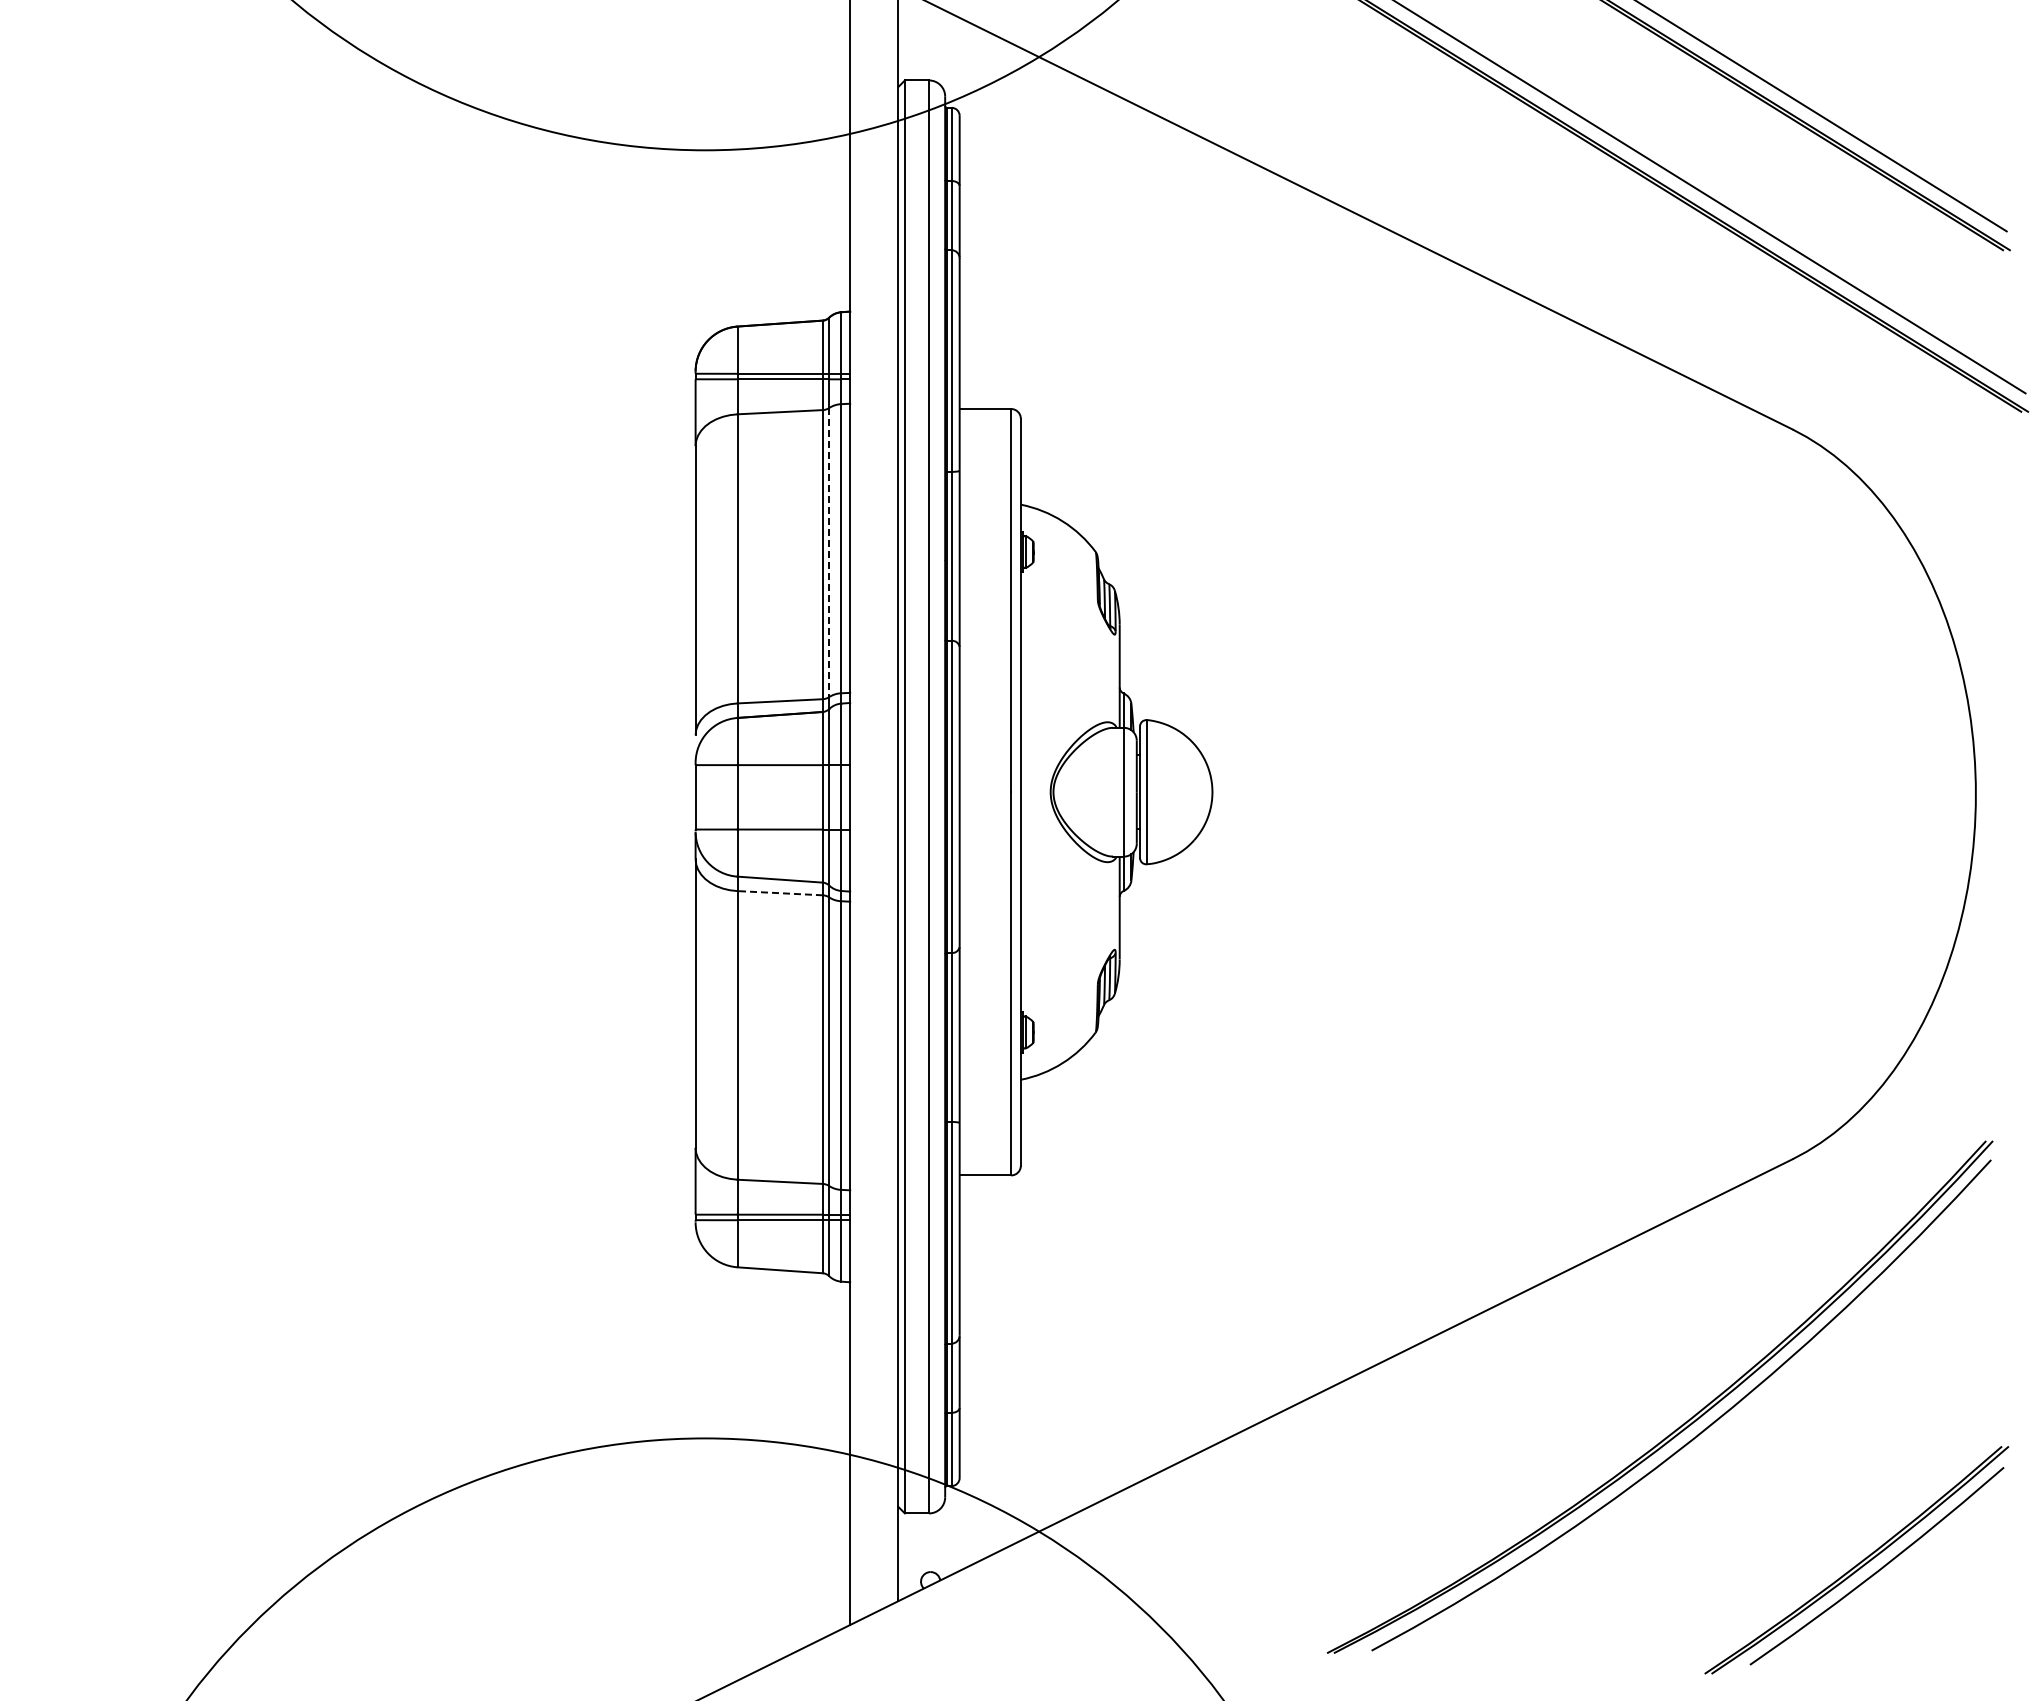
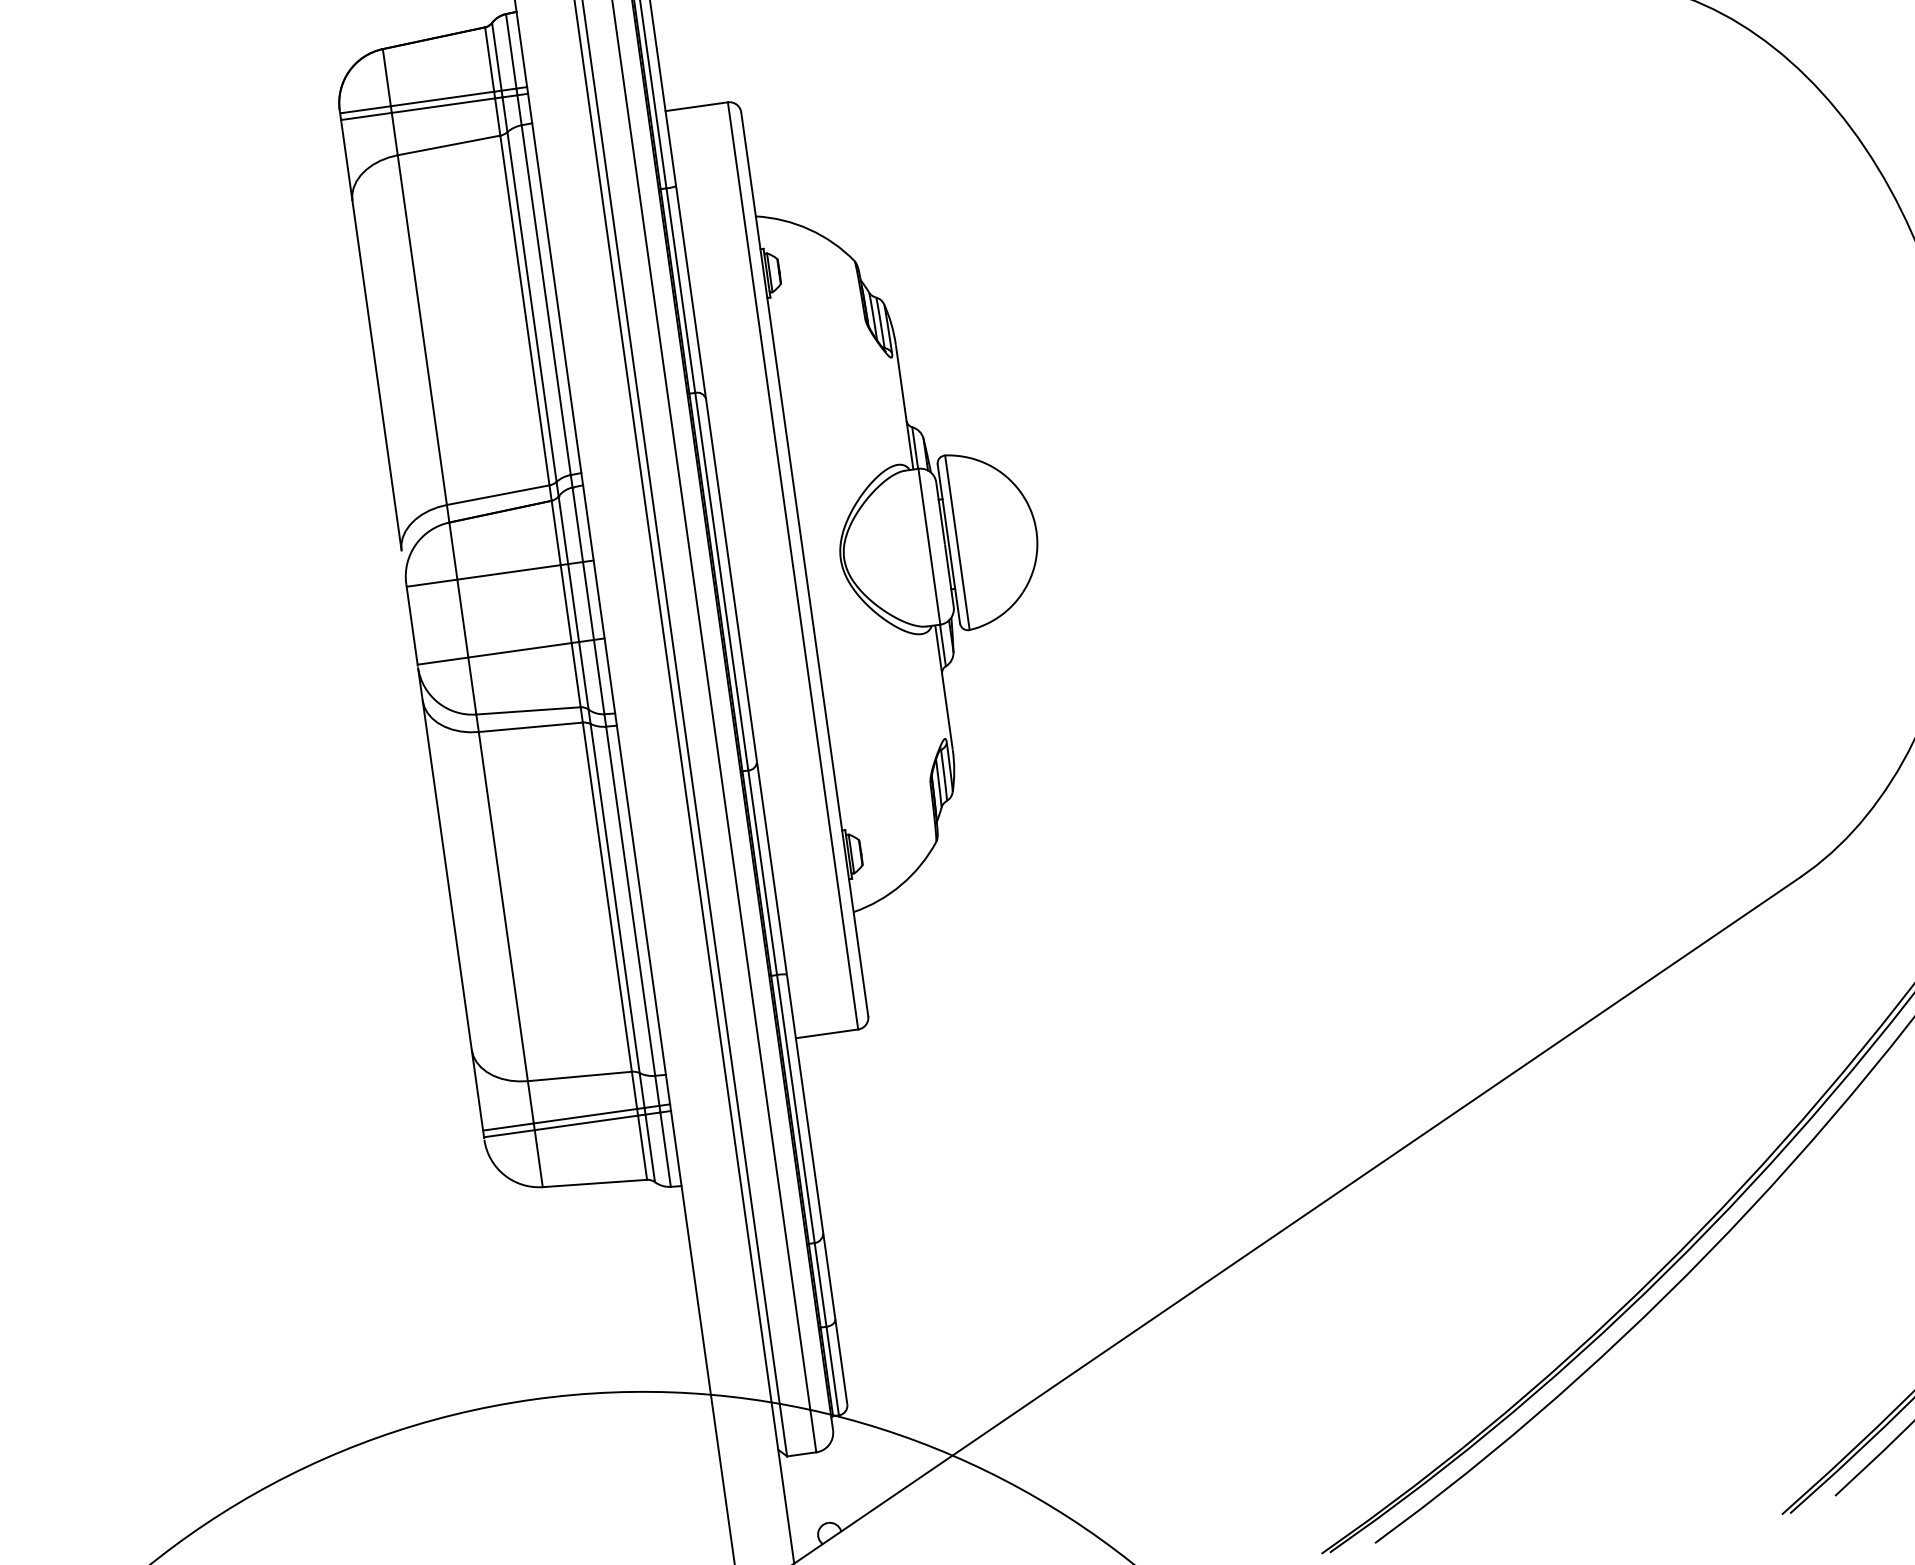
line: (829, 552) -> (532, 306), dashed -> solid
line: (780, 893) -> (531, 727), dashed -> solid

